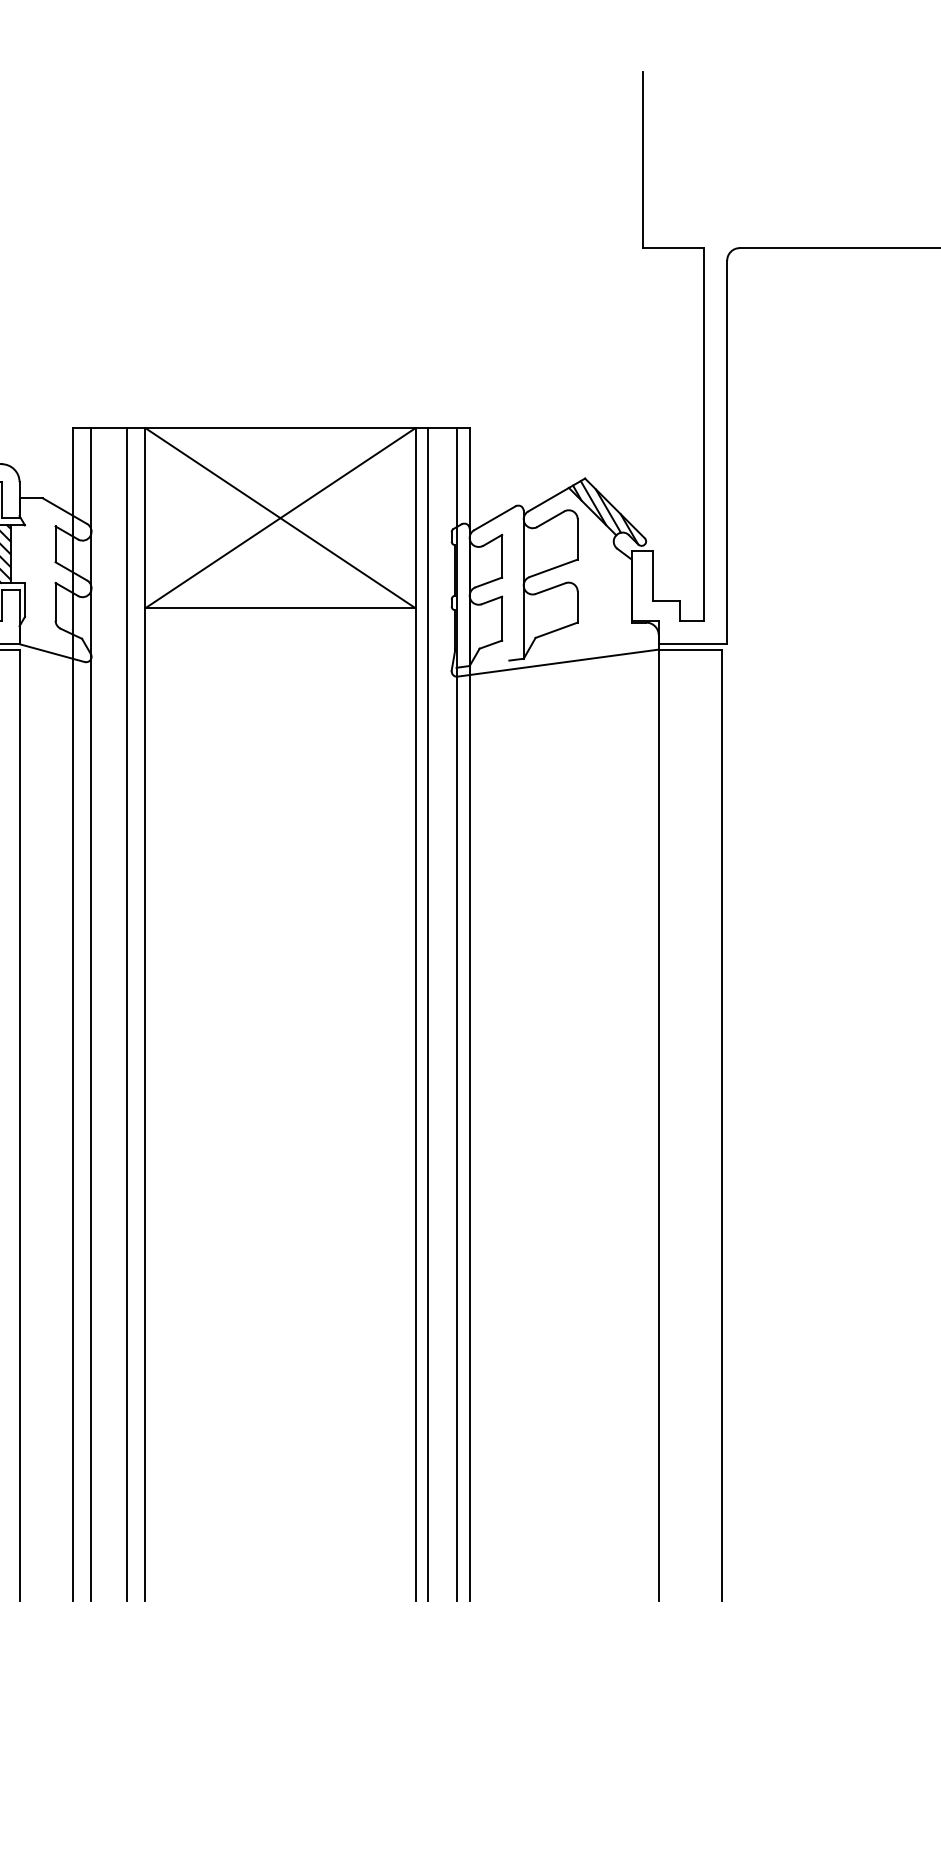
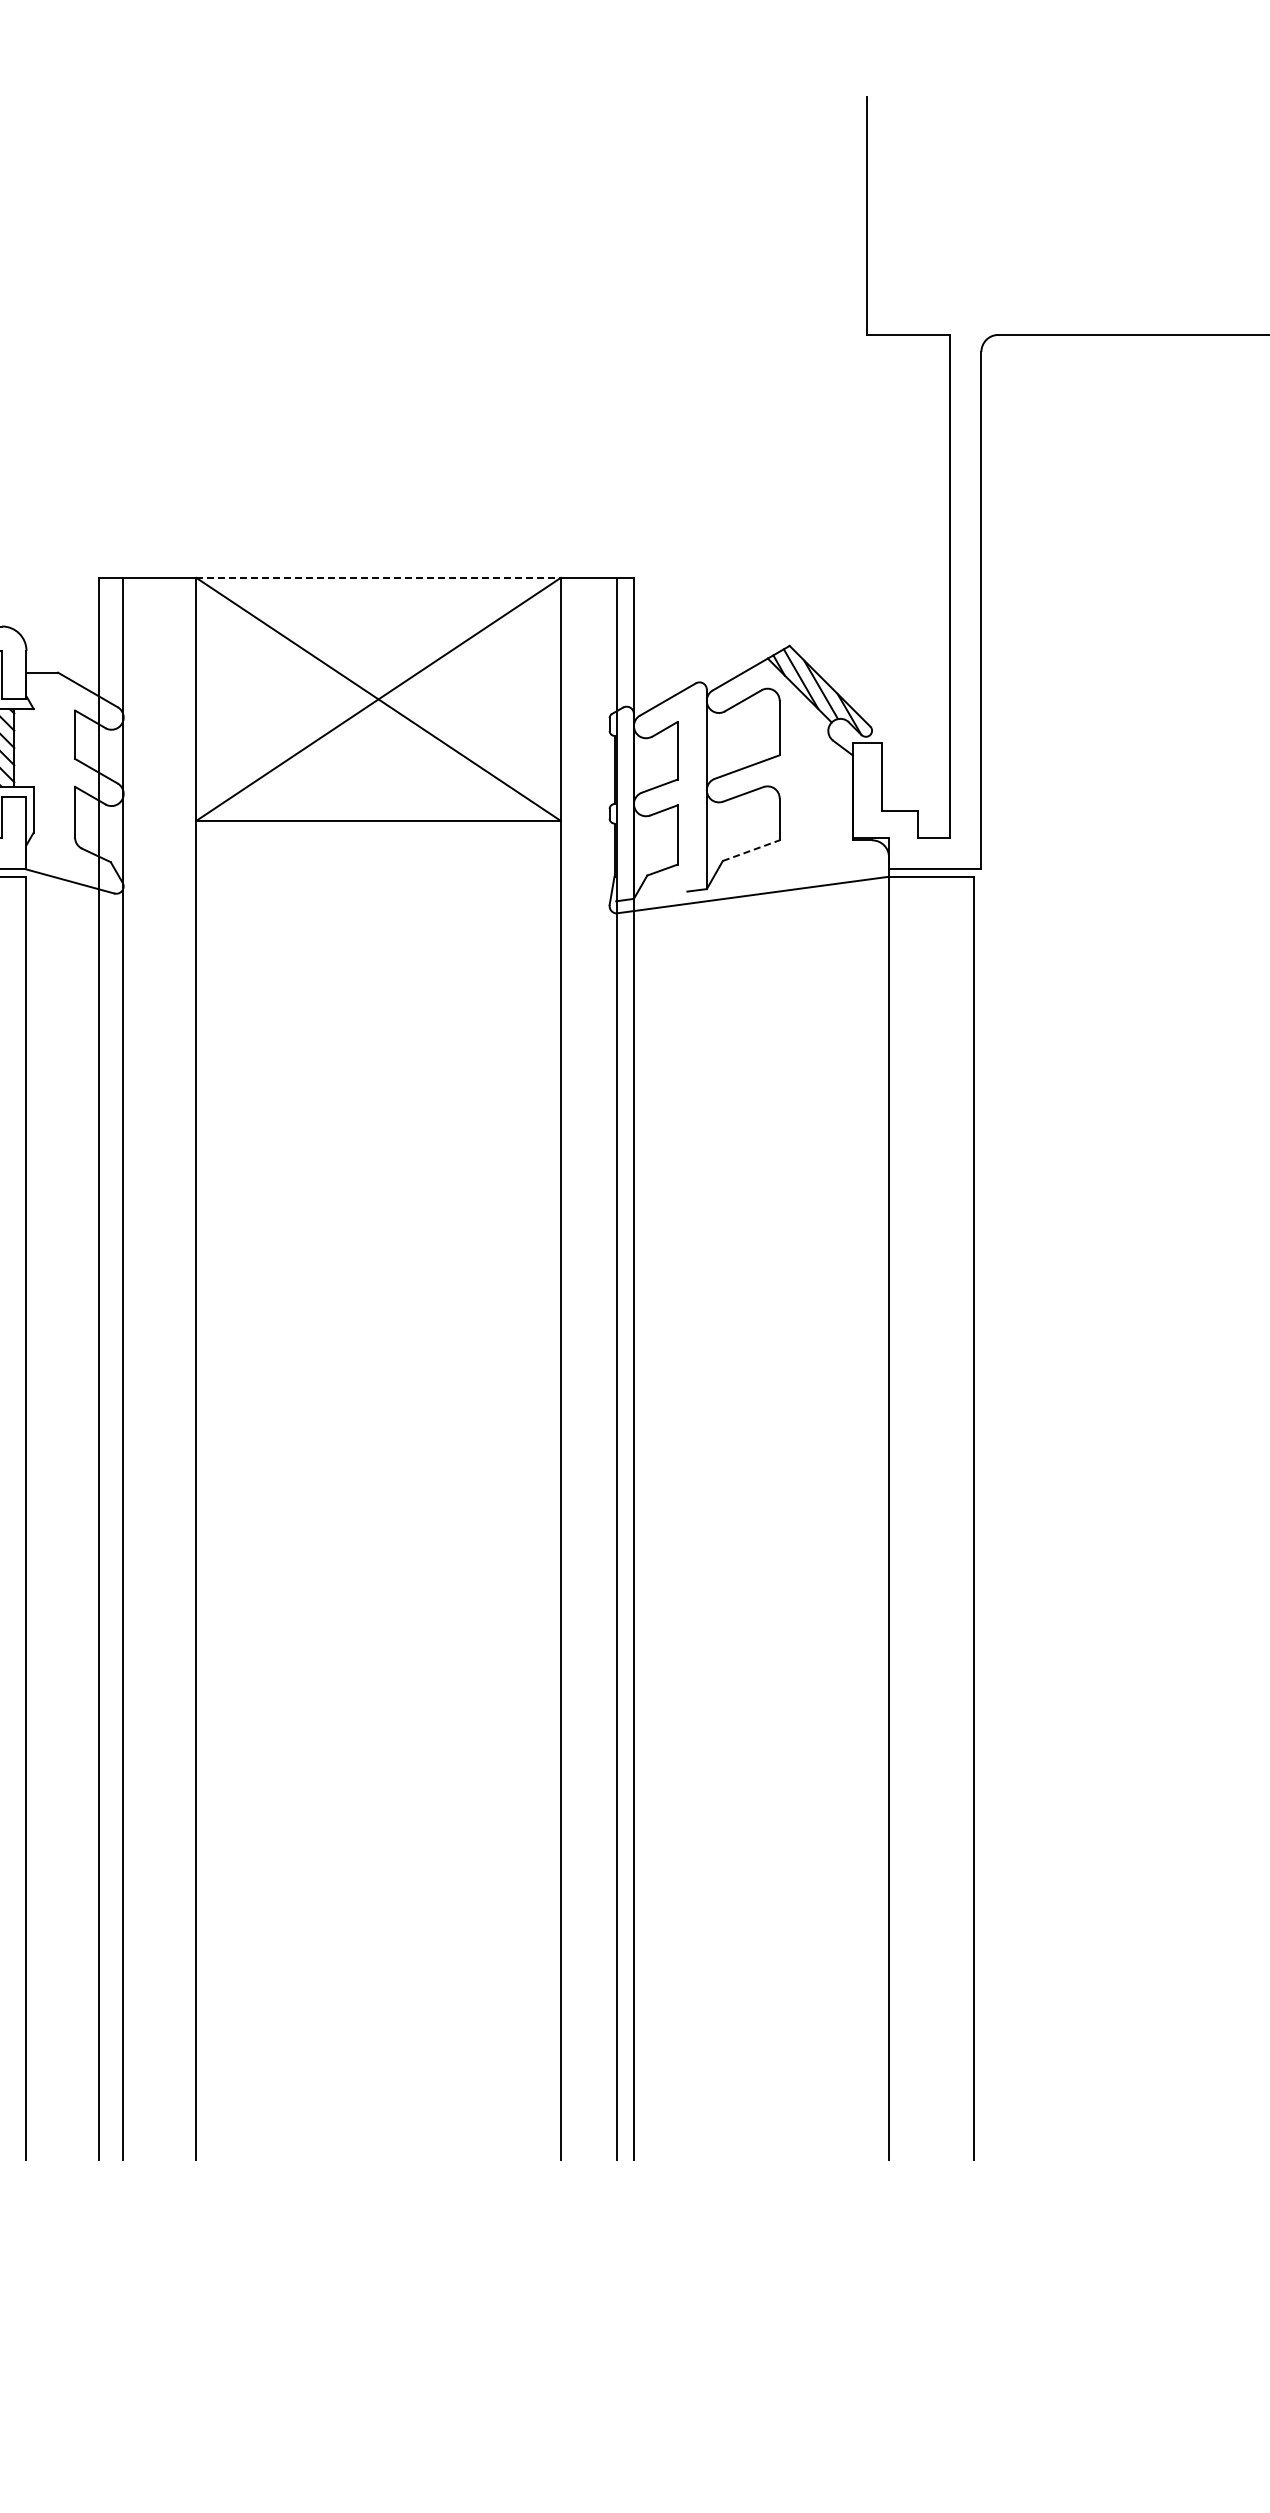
line: (281, 427) -> (379, 577), solid -> dashed
line: (556, 630) -> (751, 850), solid -> dashed
line: (127, 1013) -> (172, 1368), removed
line: (427, 1013) -> (577, 1368), removed

